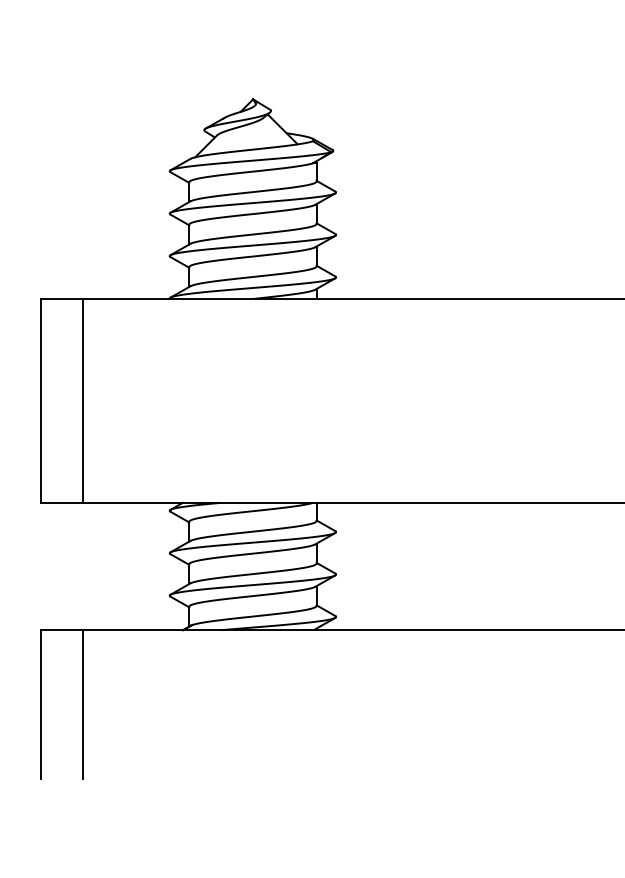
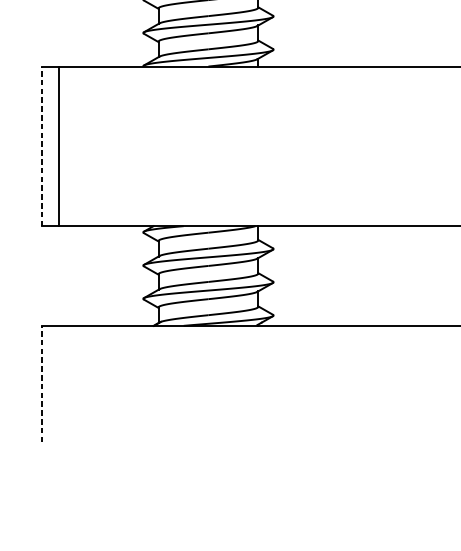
line: (40, 400) -> (42, 146), solid -> dashed
line: (83, 400) -> (59, 146), moved
line: (40, 703) -> (42, 383), solid -> dashed
line: (83, 704) -> (75, 384), removed

